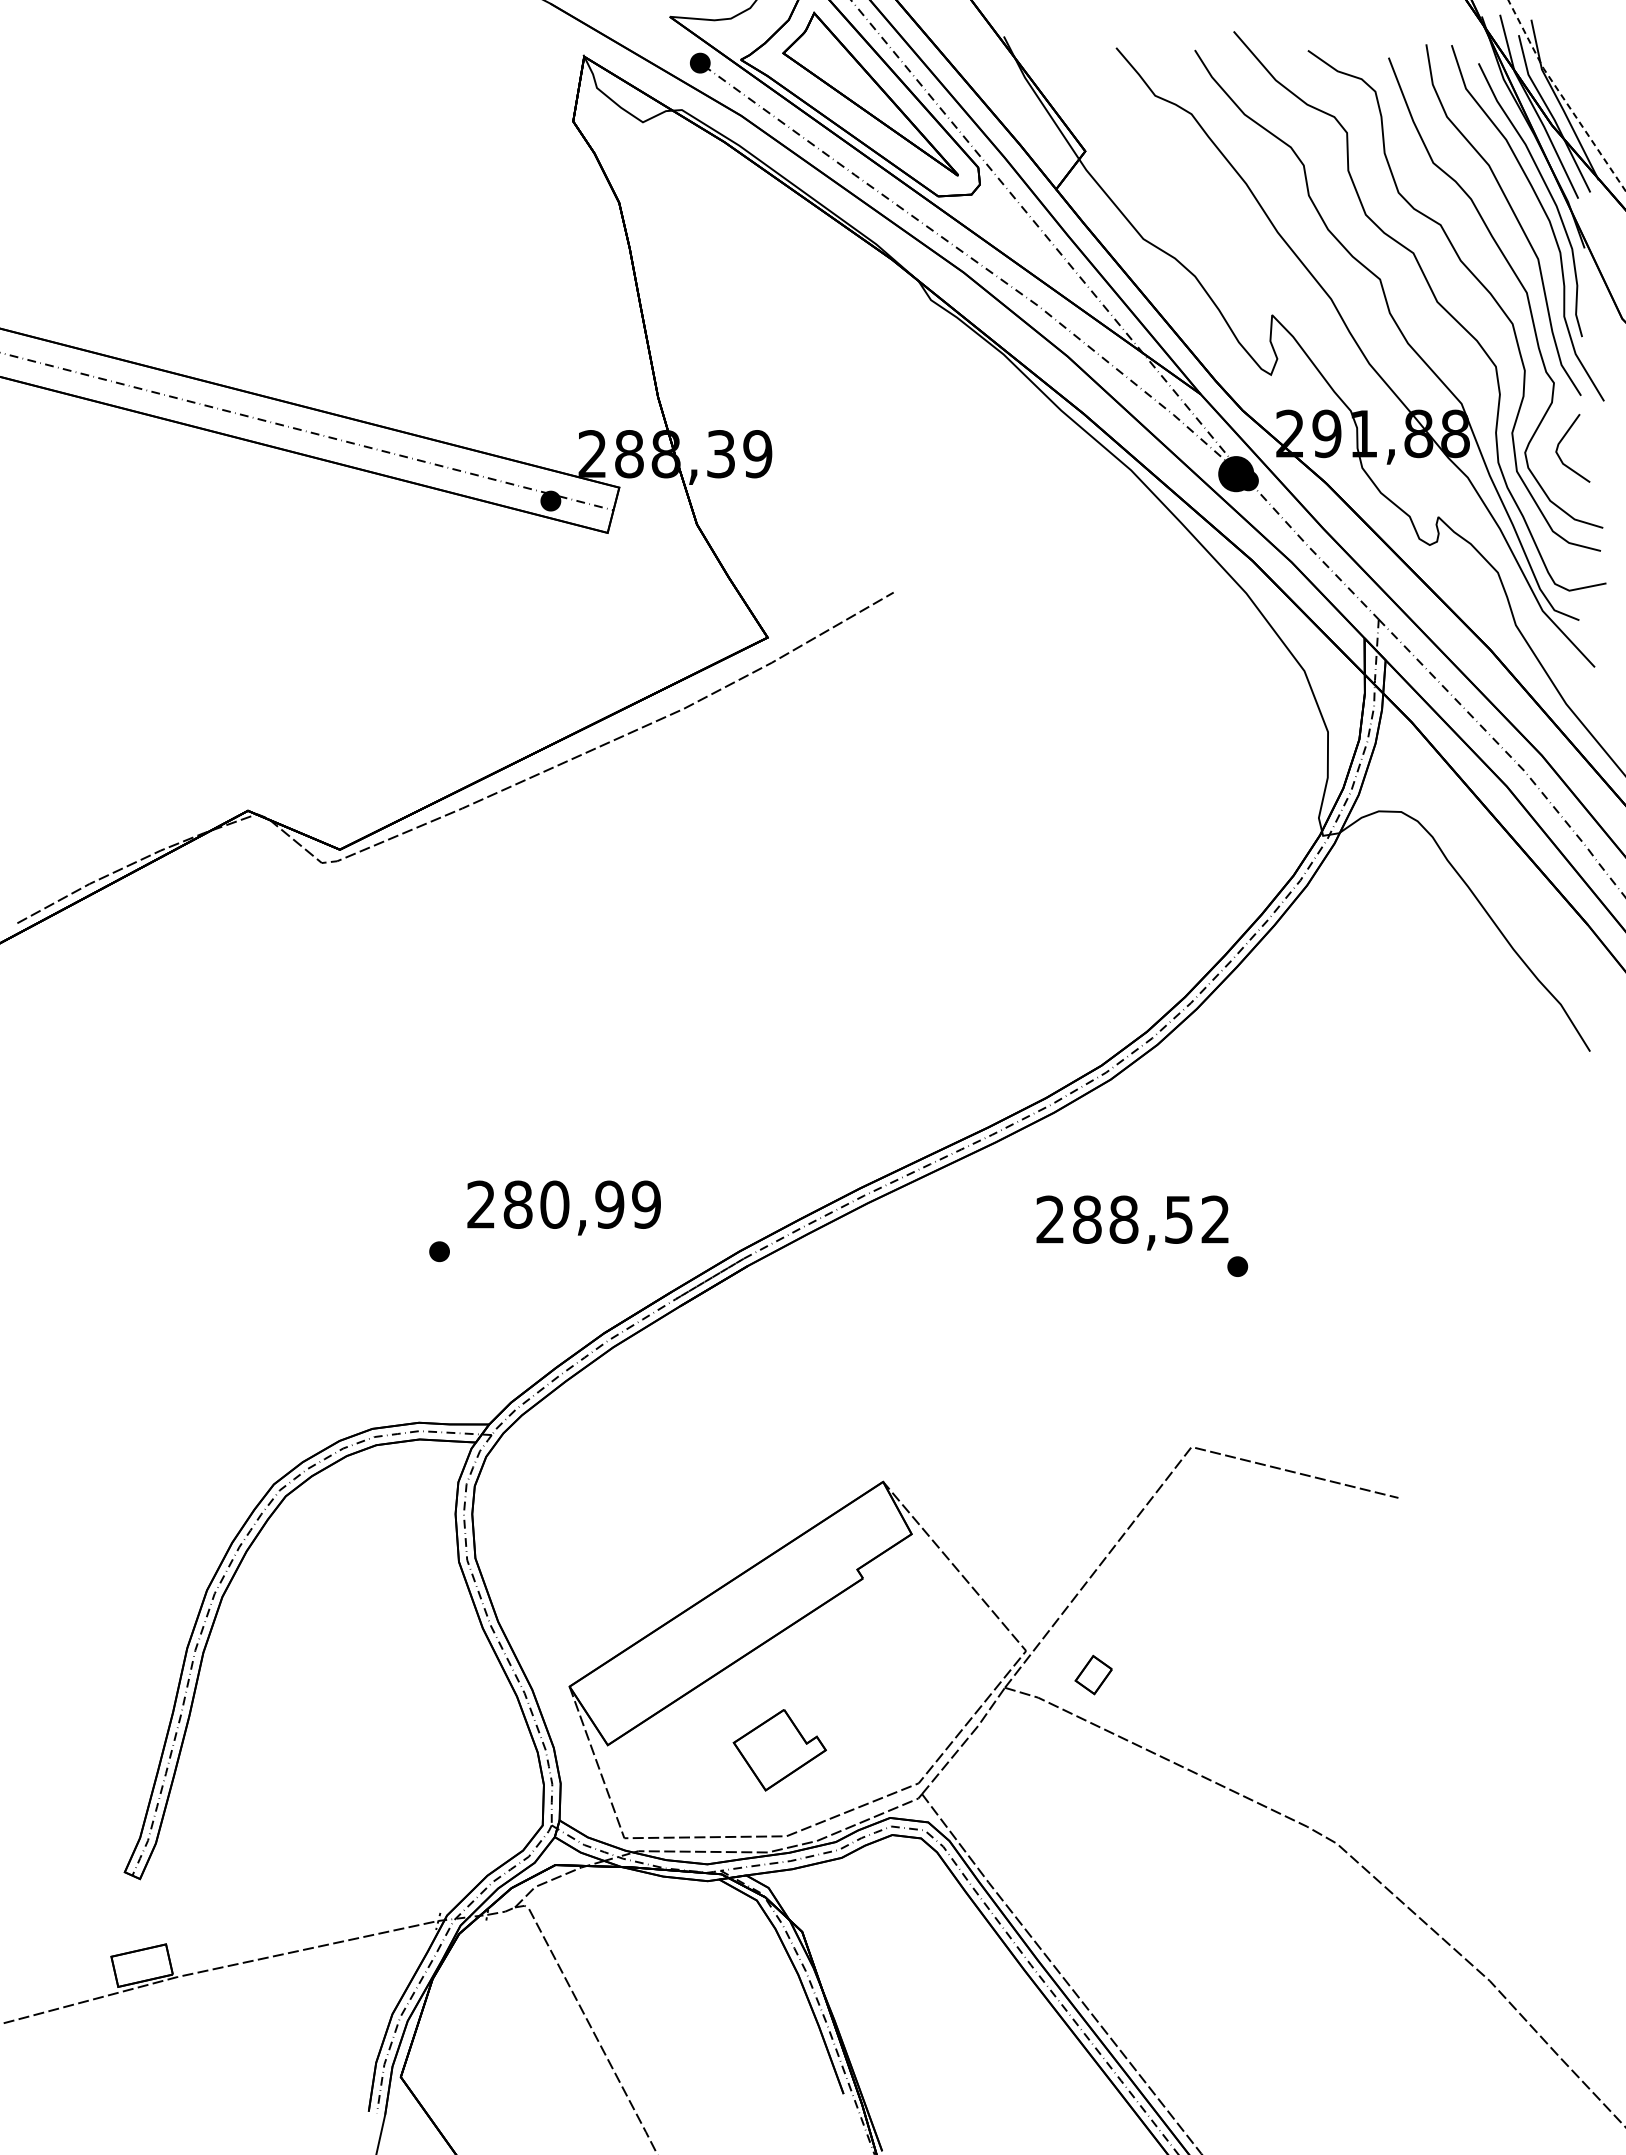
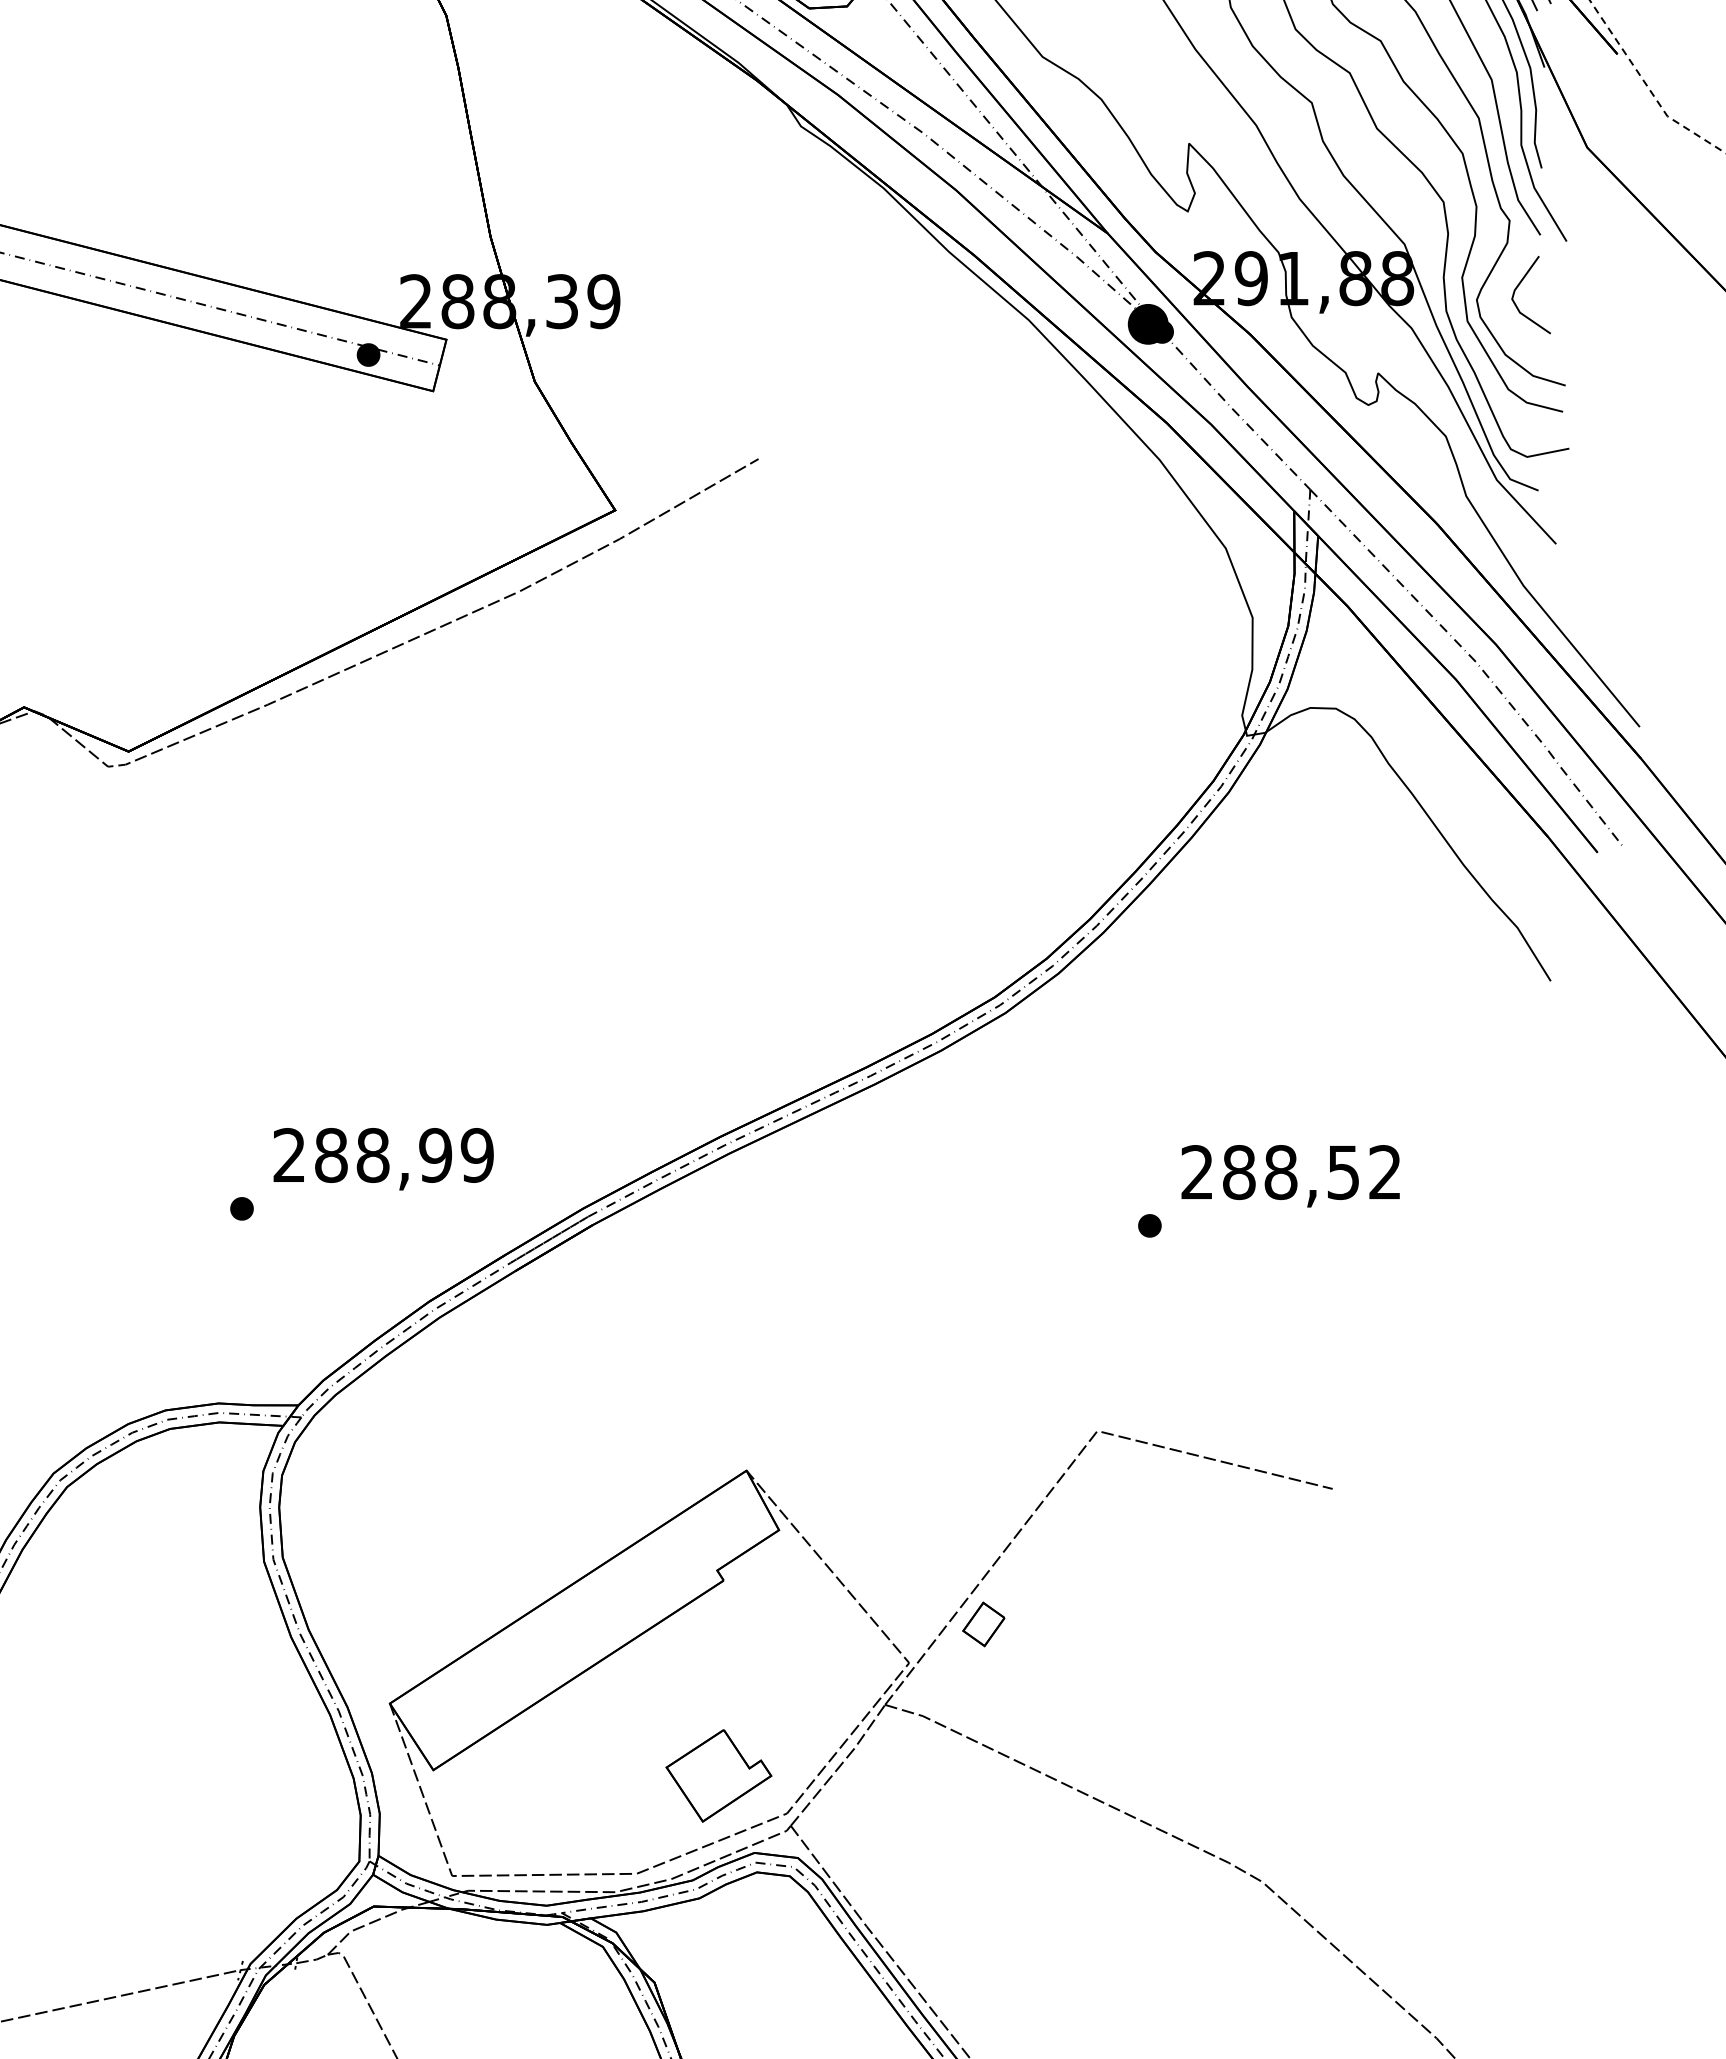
text: (554, 1204) -> (372, 1155), 280,99 -> 288,99
text: (1132, 1222) -> (1290, 1175), moved
part: (1093, 1674) -> (983, 1623), moved
part: (779, 1750) -> (718, 1776), moved

